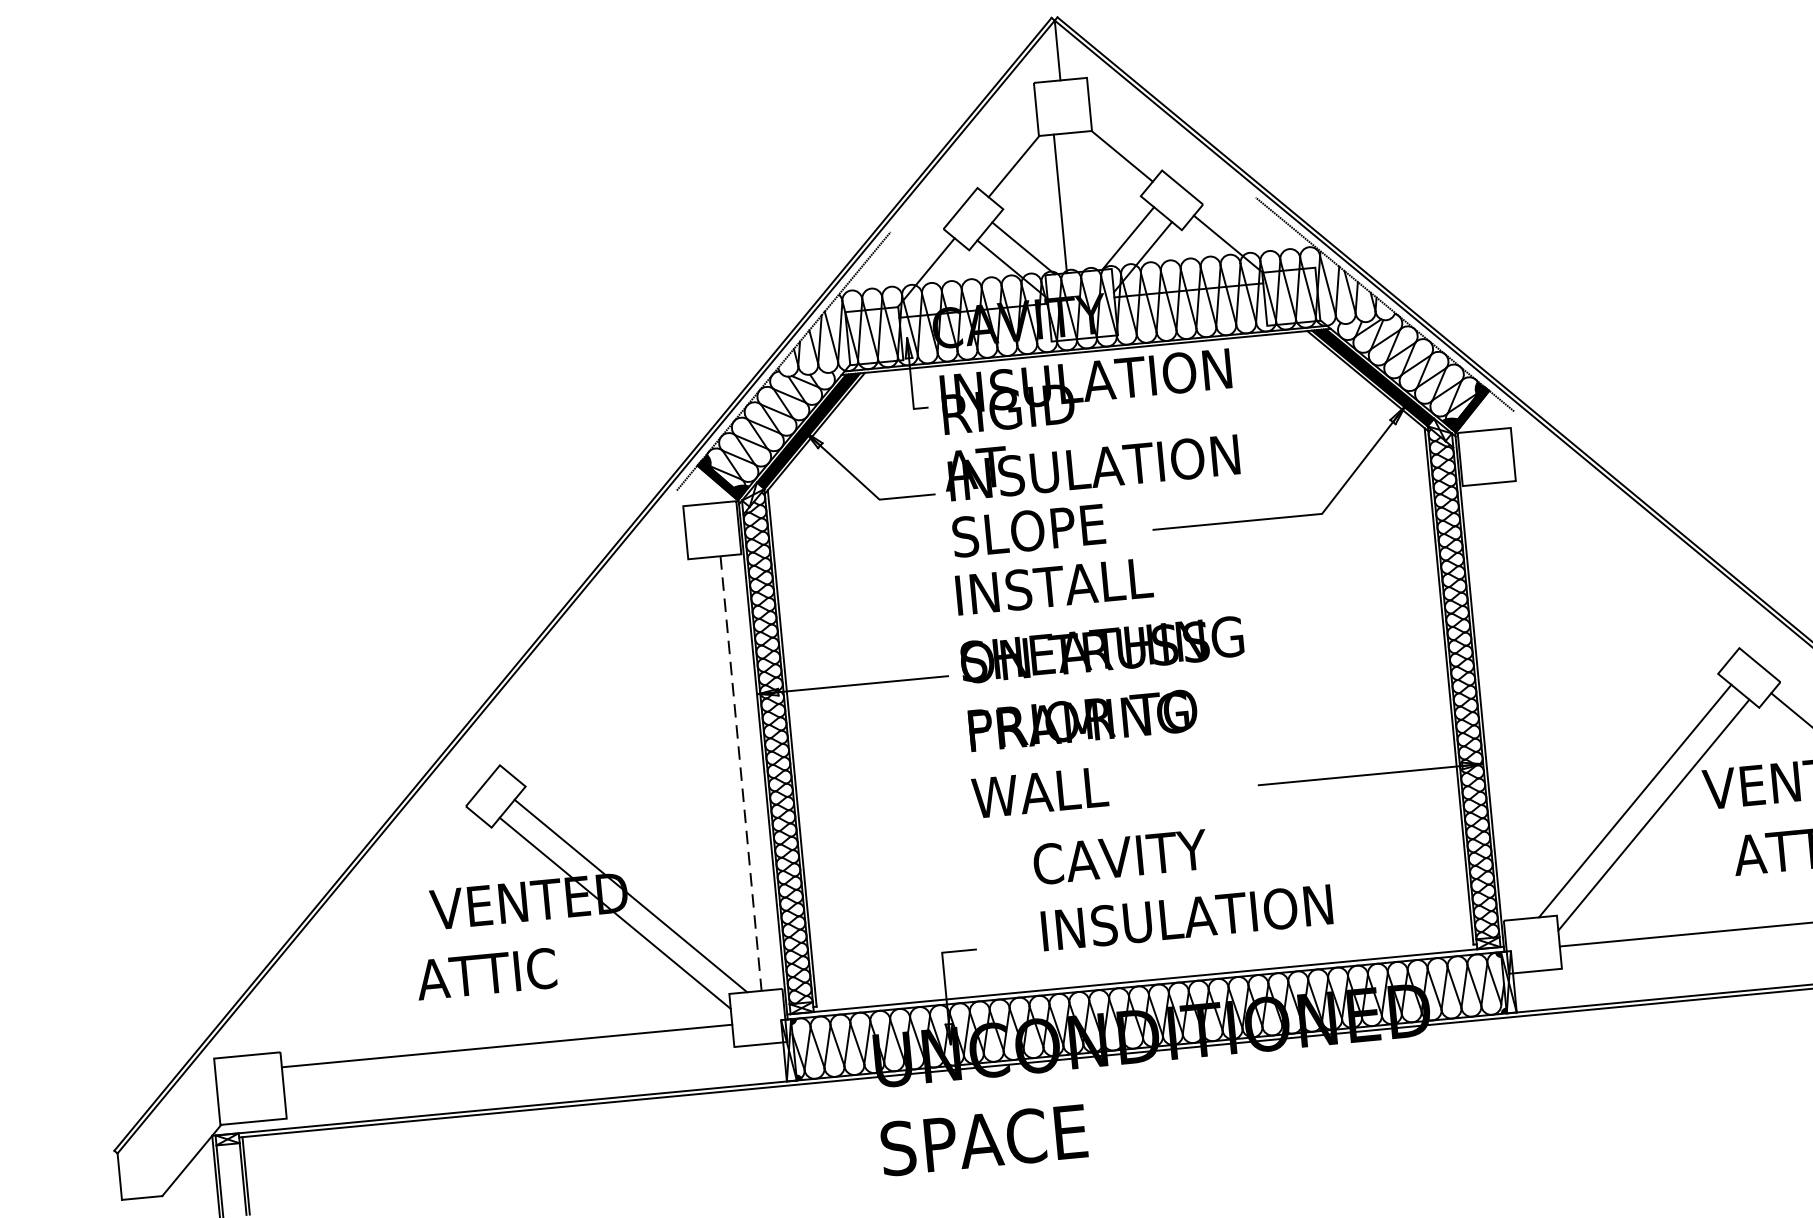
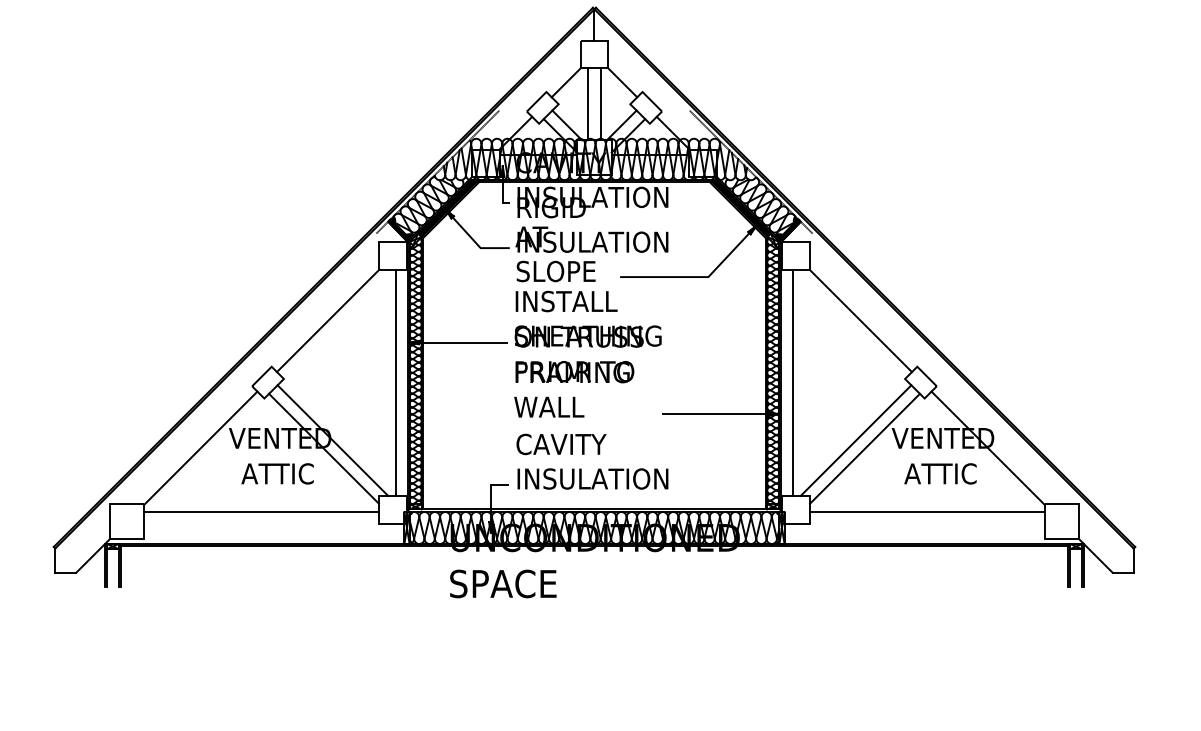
line: (1083, 202) -> (600, 104), added
line: (1621, 569) -> (860, 320), added
line: (598, 666) -> (327, 320), added
line: (1504, 700) -> (793, 382), added
line: (740, 774) -> (395, 383), dashed -> solid
text: (1182, 884) -> (592, 461), moved
line: (377, 933) -> (200, 447), added
text: (486, 973) -> (277, 473), moved

